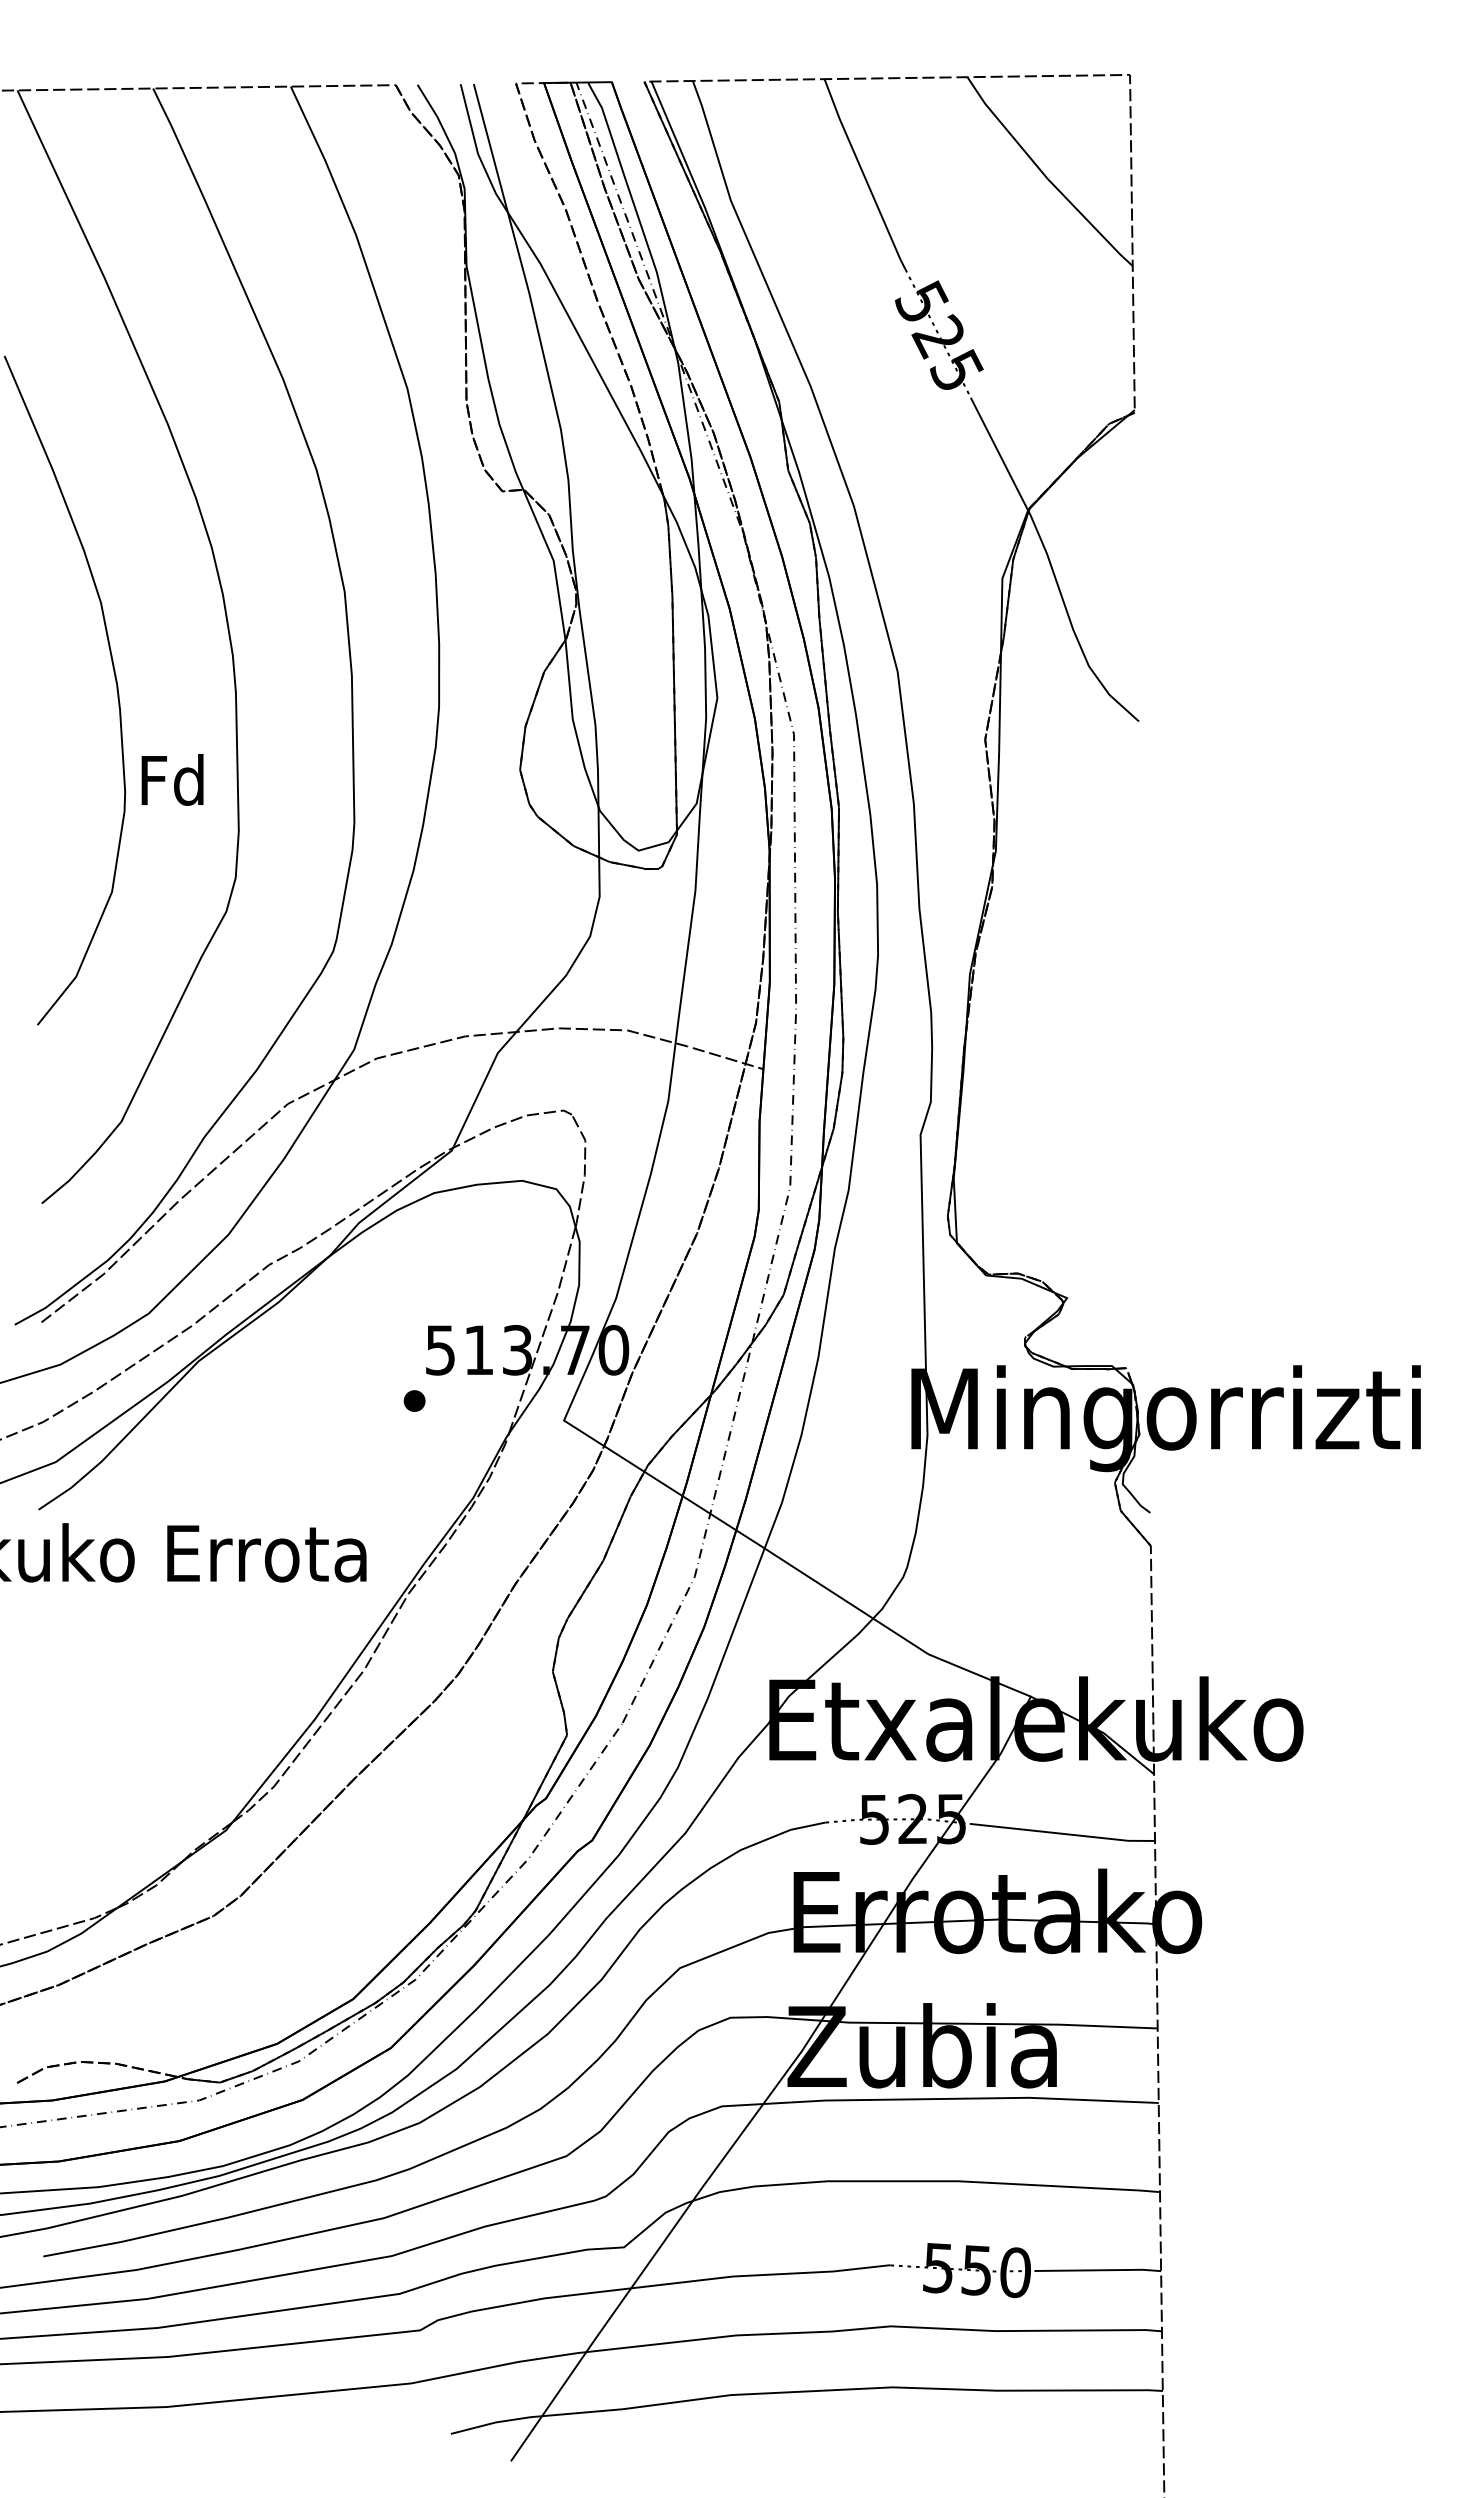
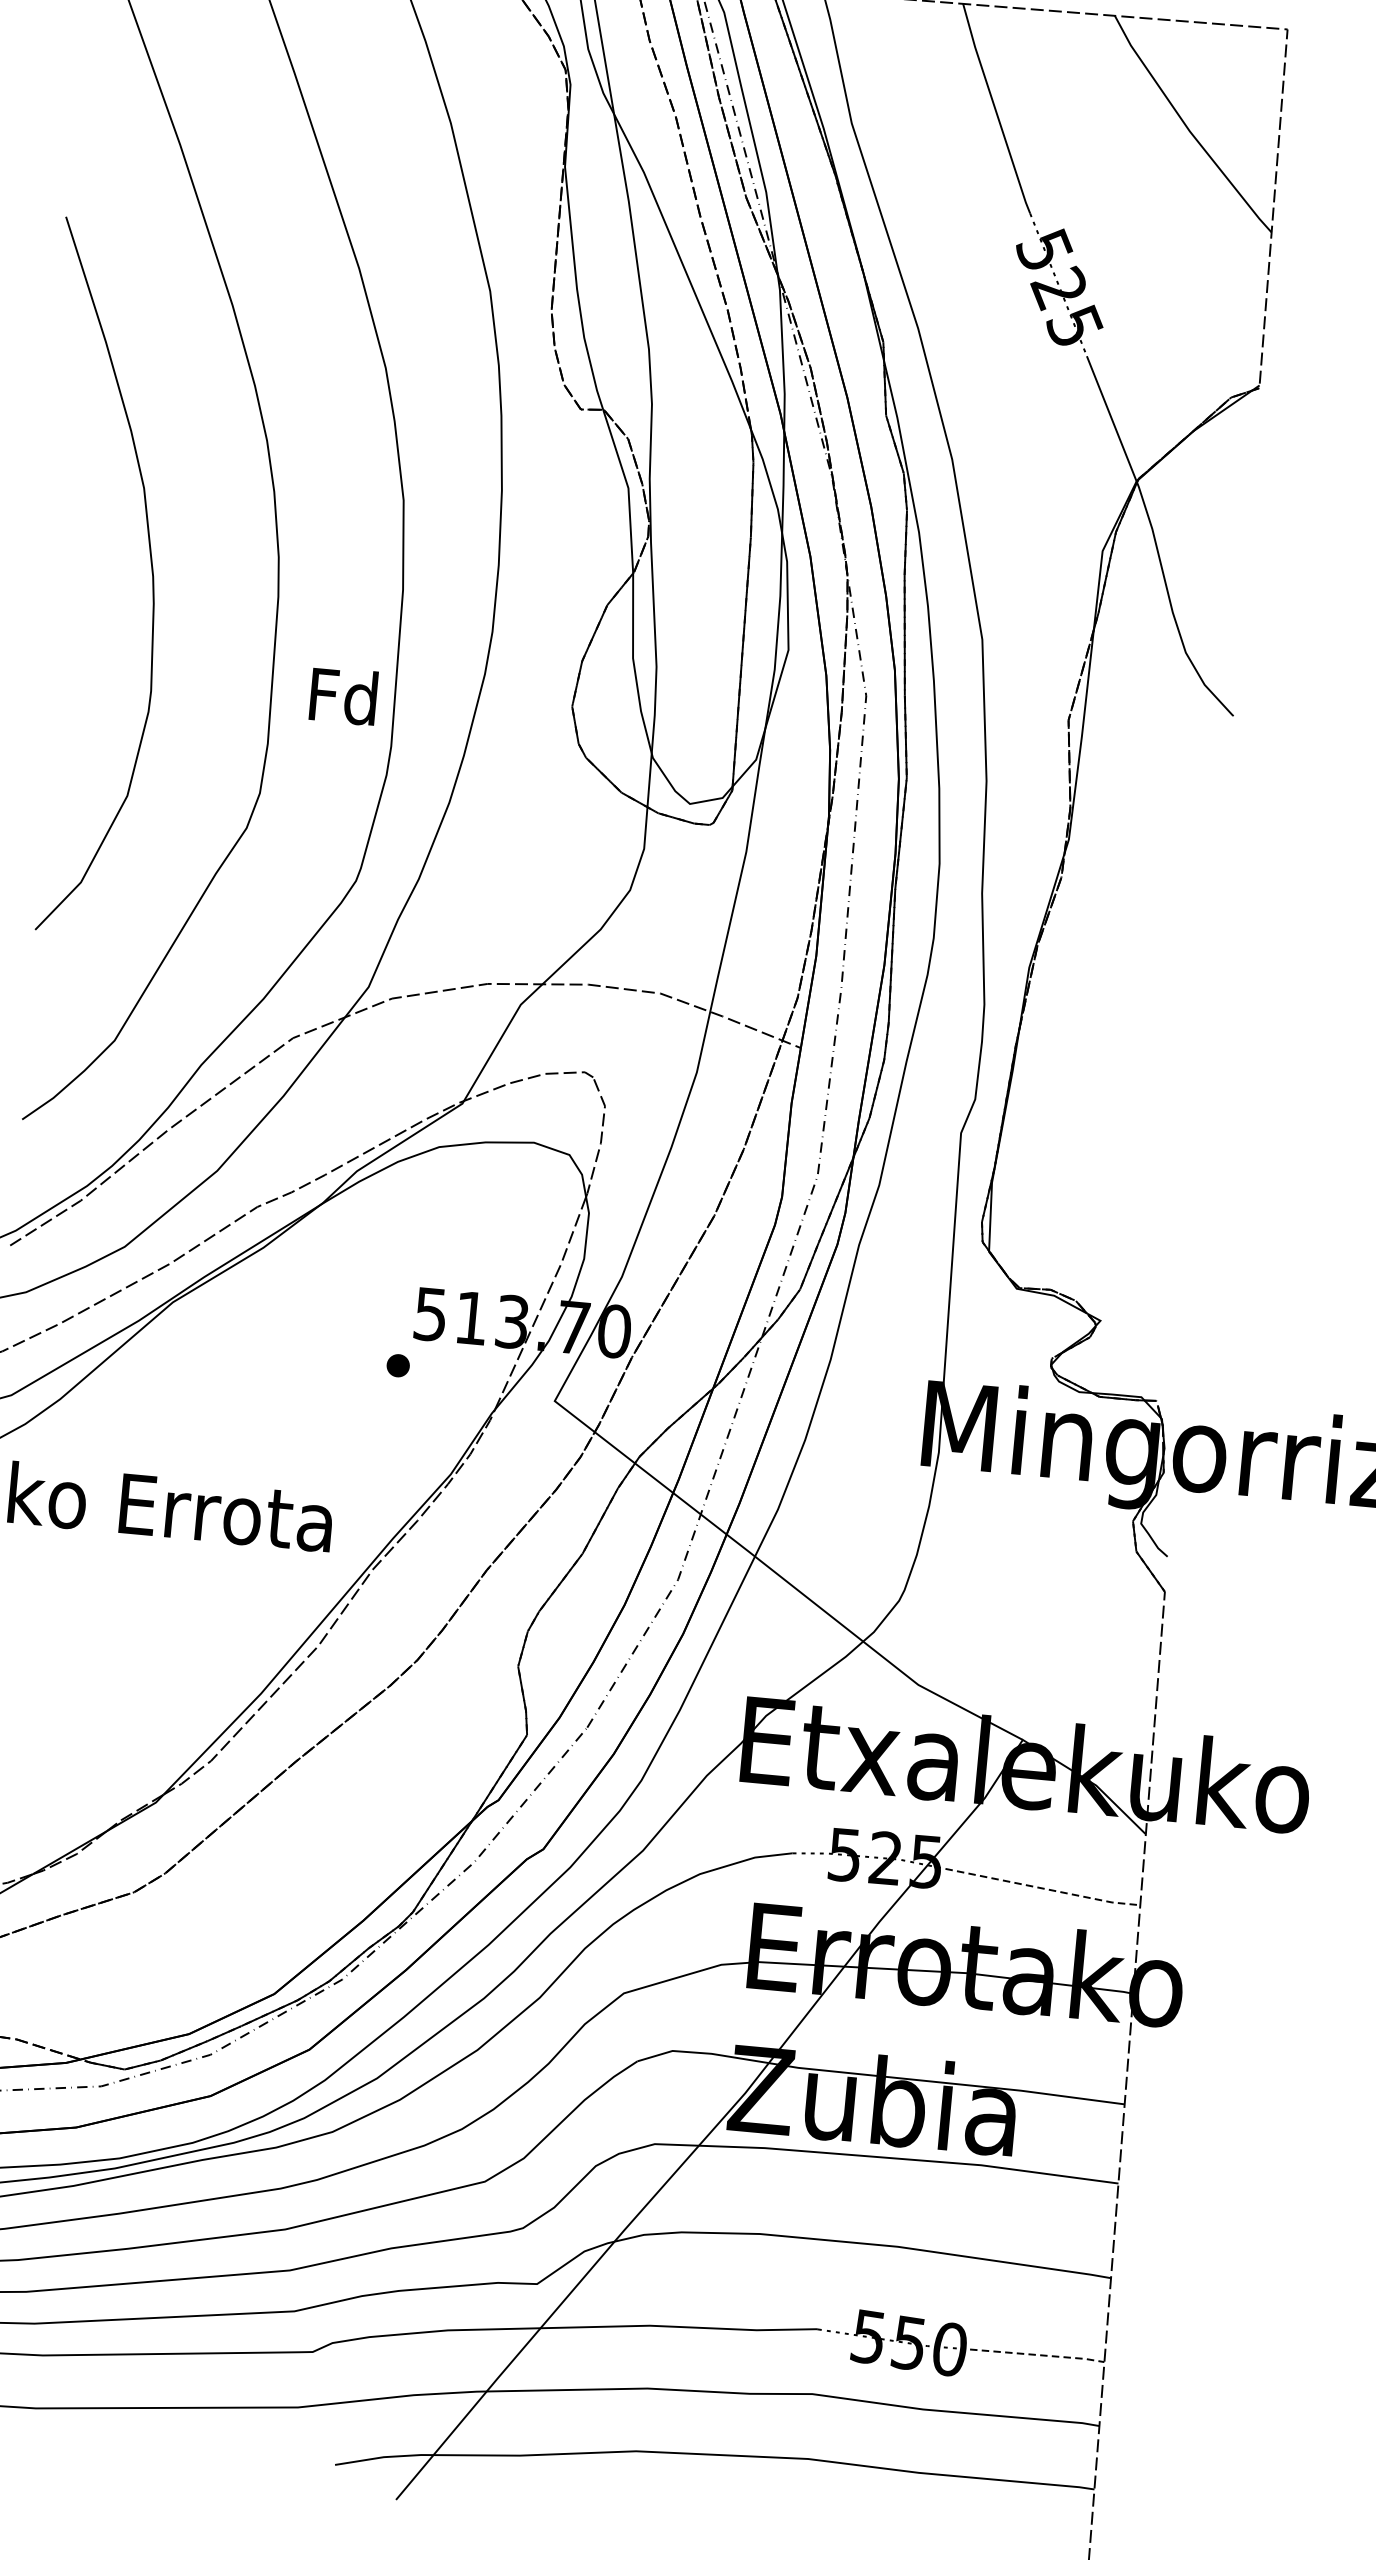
text: (172, 779) -> (343, 695), moved
line: (1062, 1833) -> (1042, 1888), solid -> dashed
line: (1099, 2270) -> (1039, 2355), solid -> dashed

